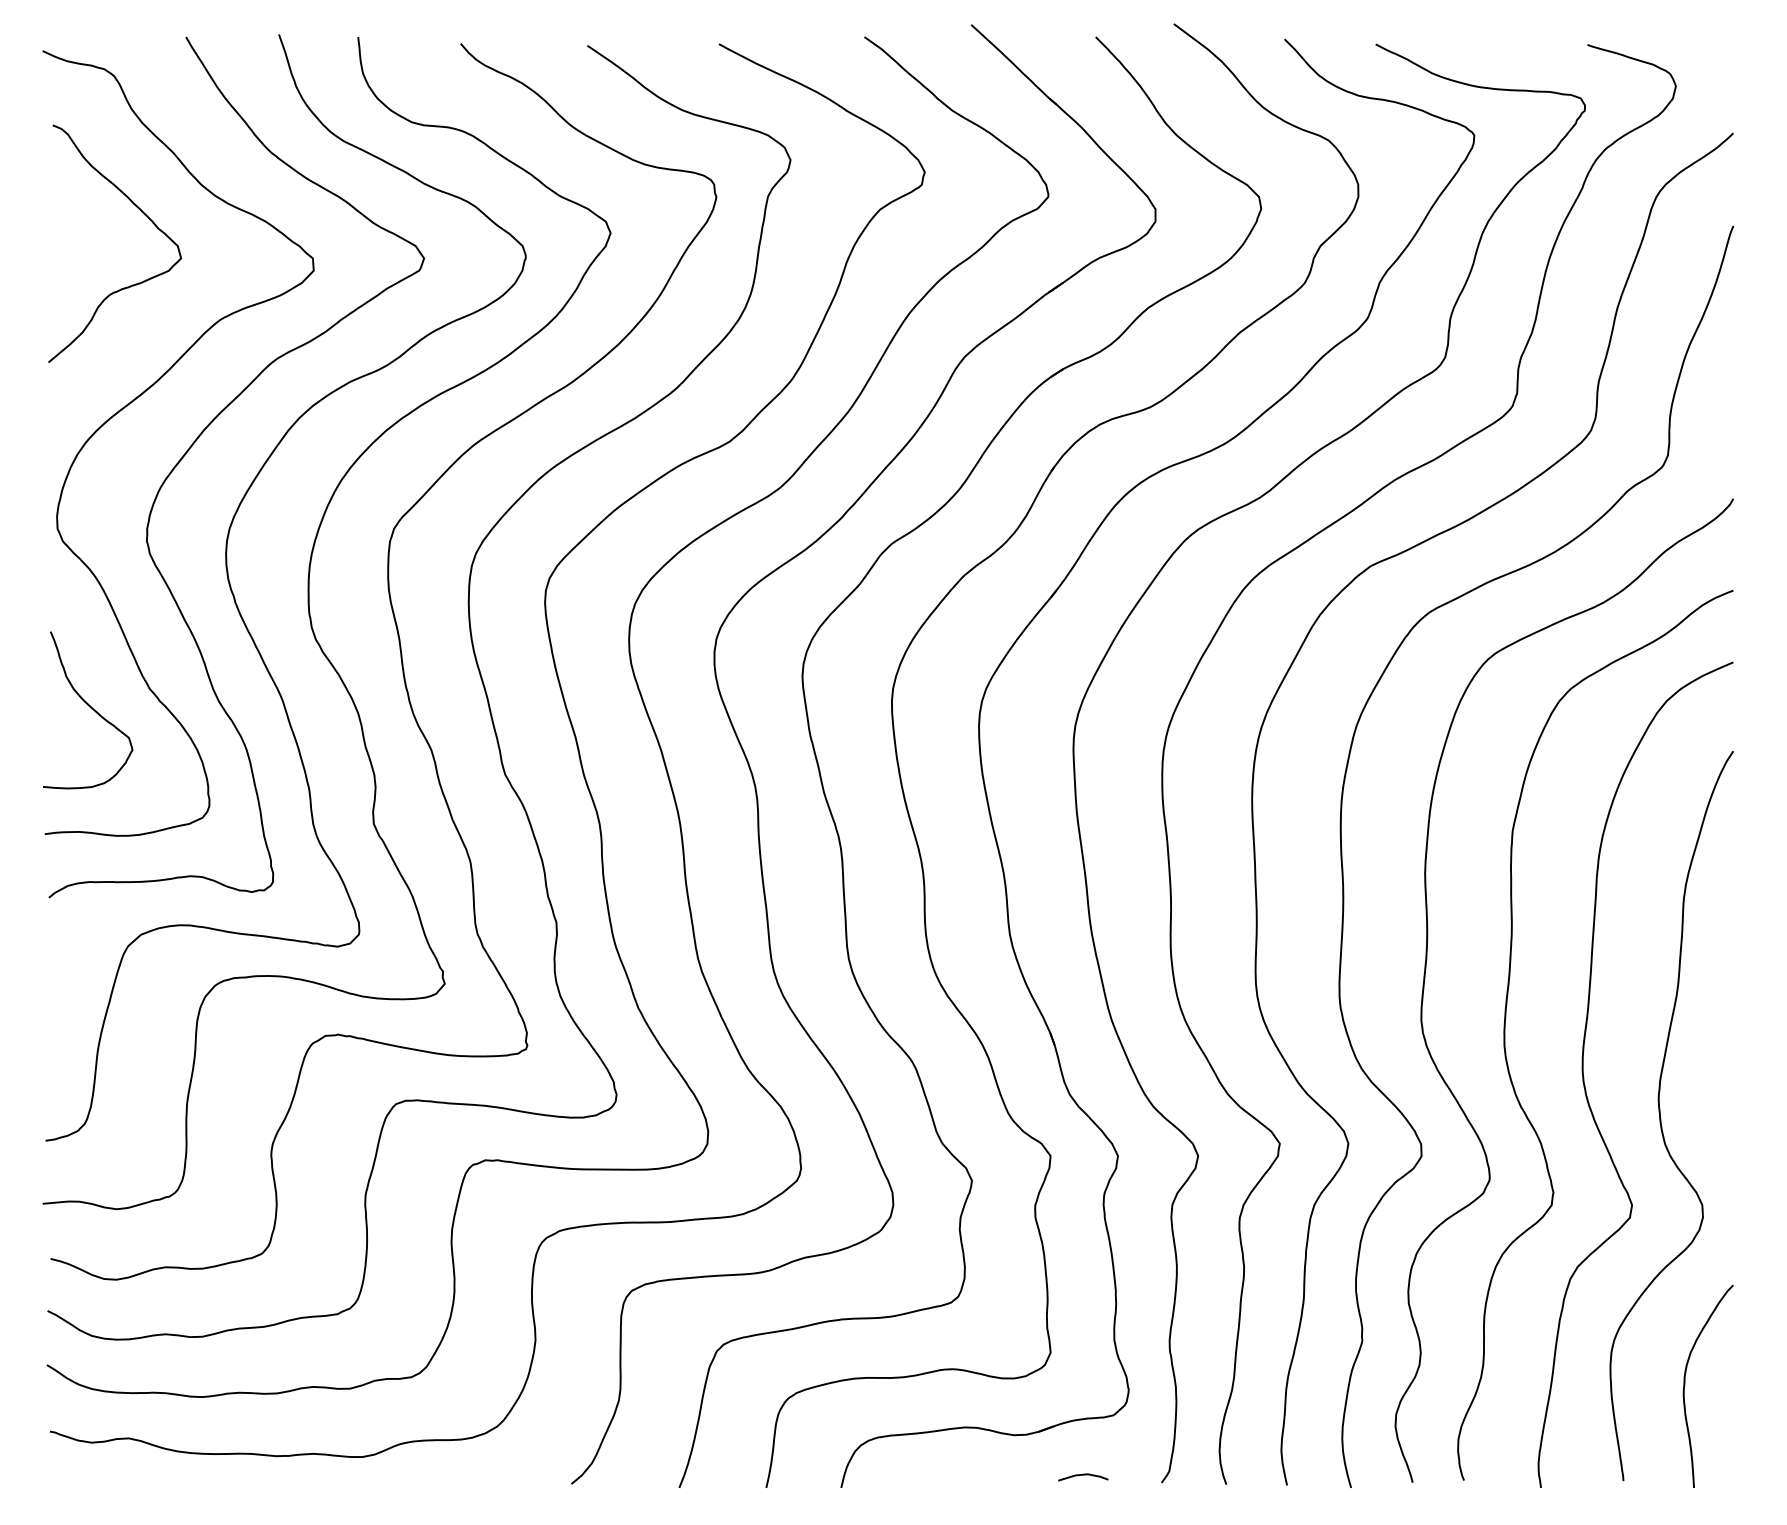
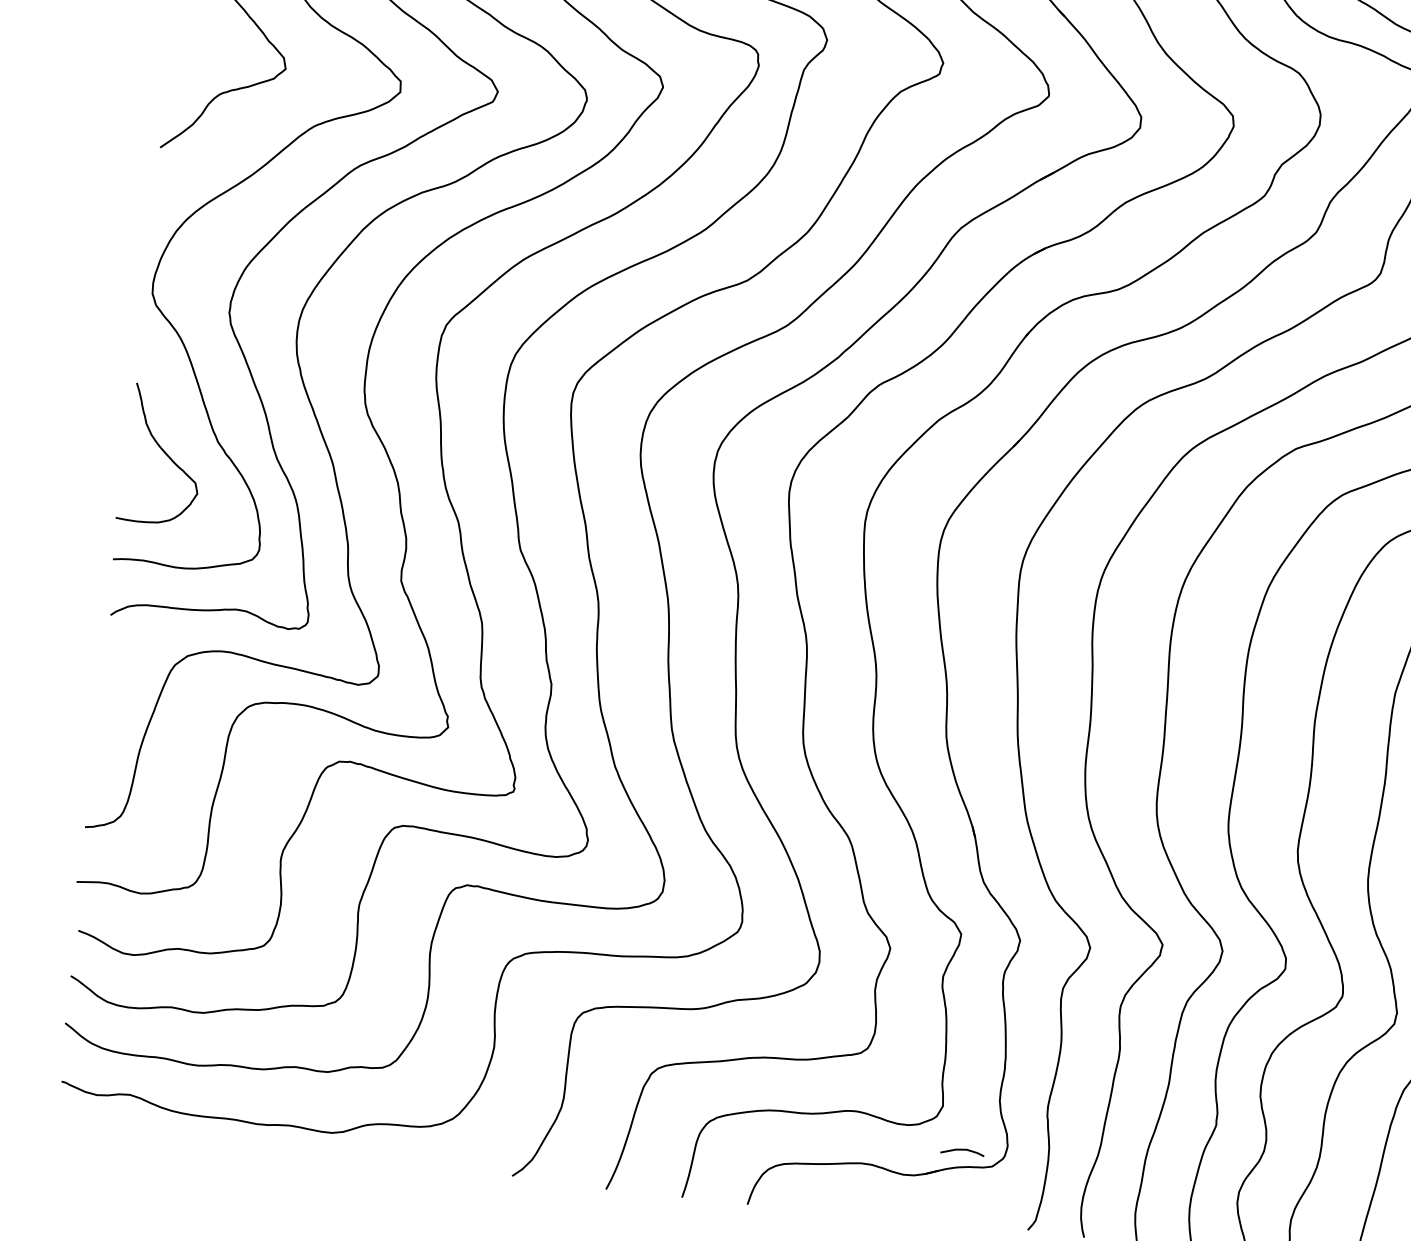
line: (1083, 1475) -> (962, 1150), moved

